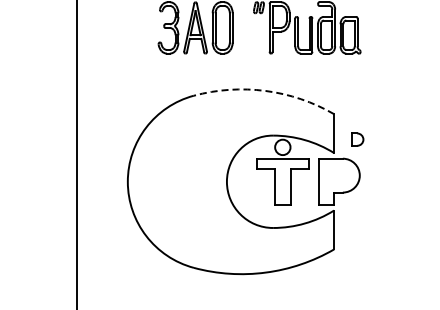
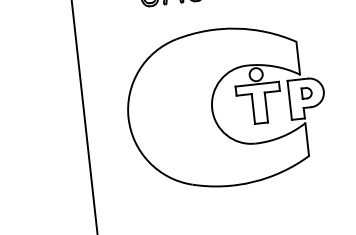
arc: (265, 90) -> (236, 28), dashed -> solid
part: (357, 139) -> (306, 93), moved

